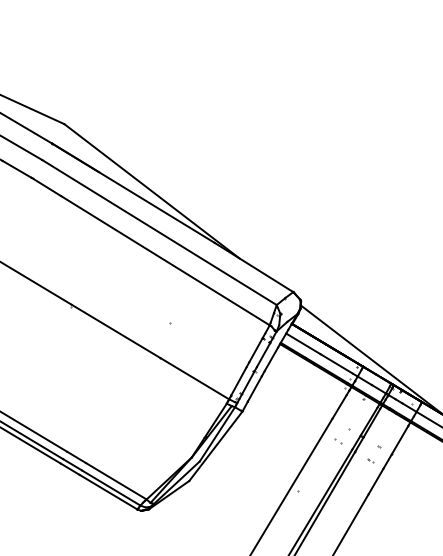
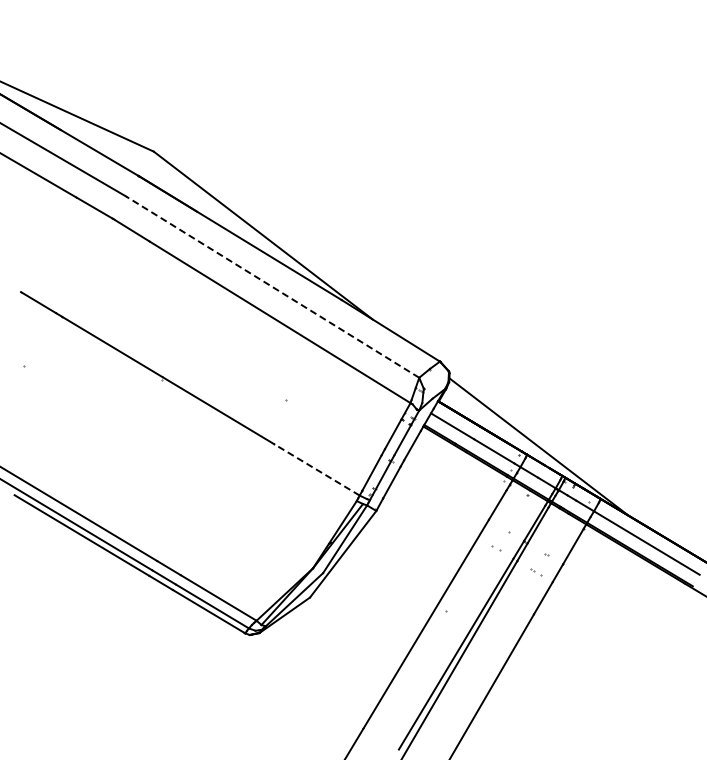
line: (159, 232) -> (272, 286), solid -> dashed
line: (194, 378) -> (316, 469), solid -> dashed
part: (370, 460) -> (536, 572), size x1.6

